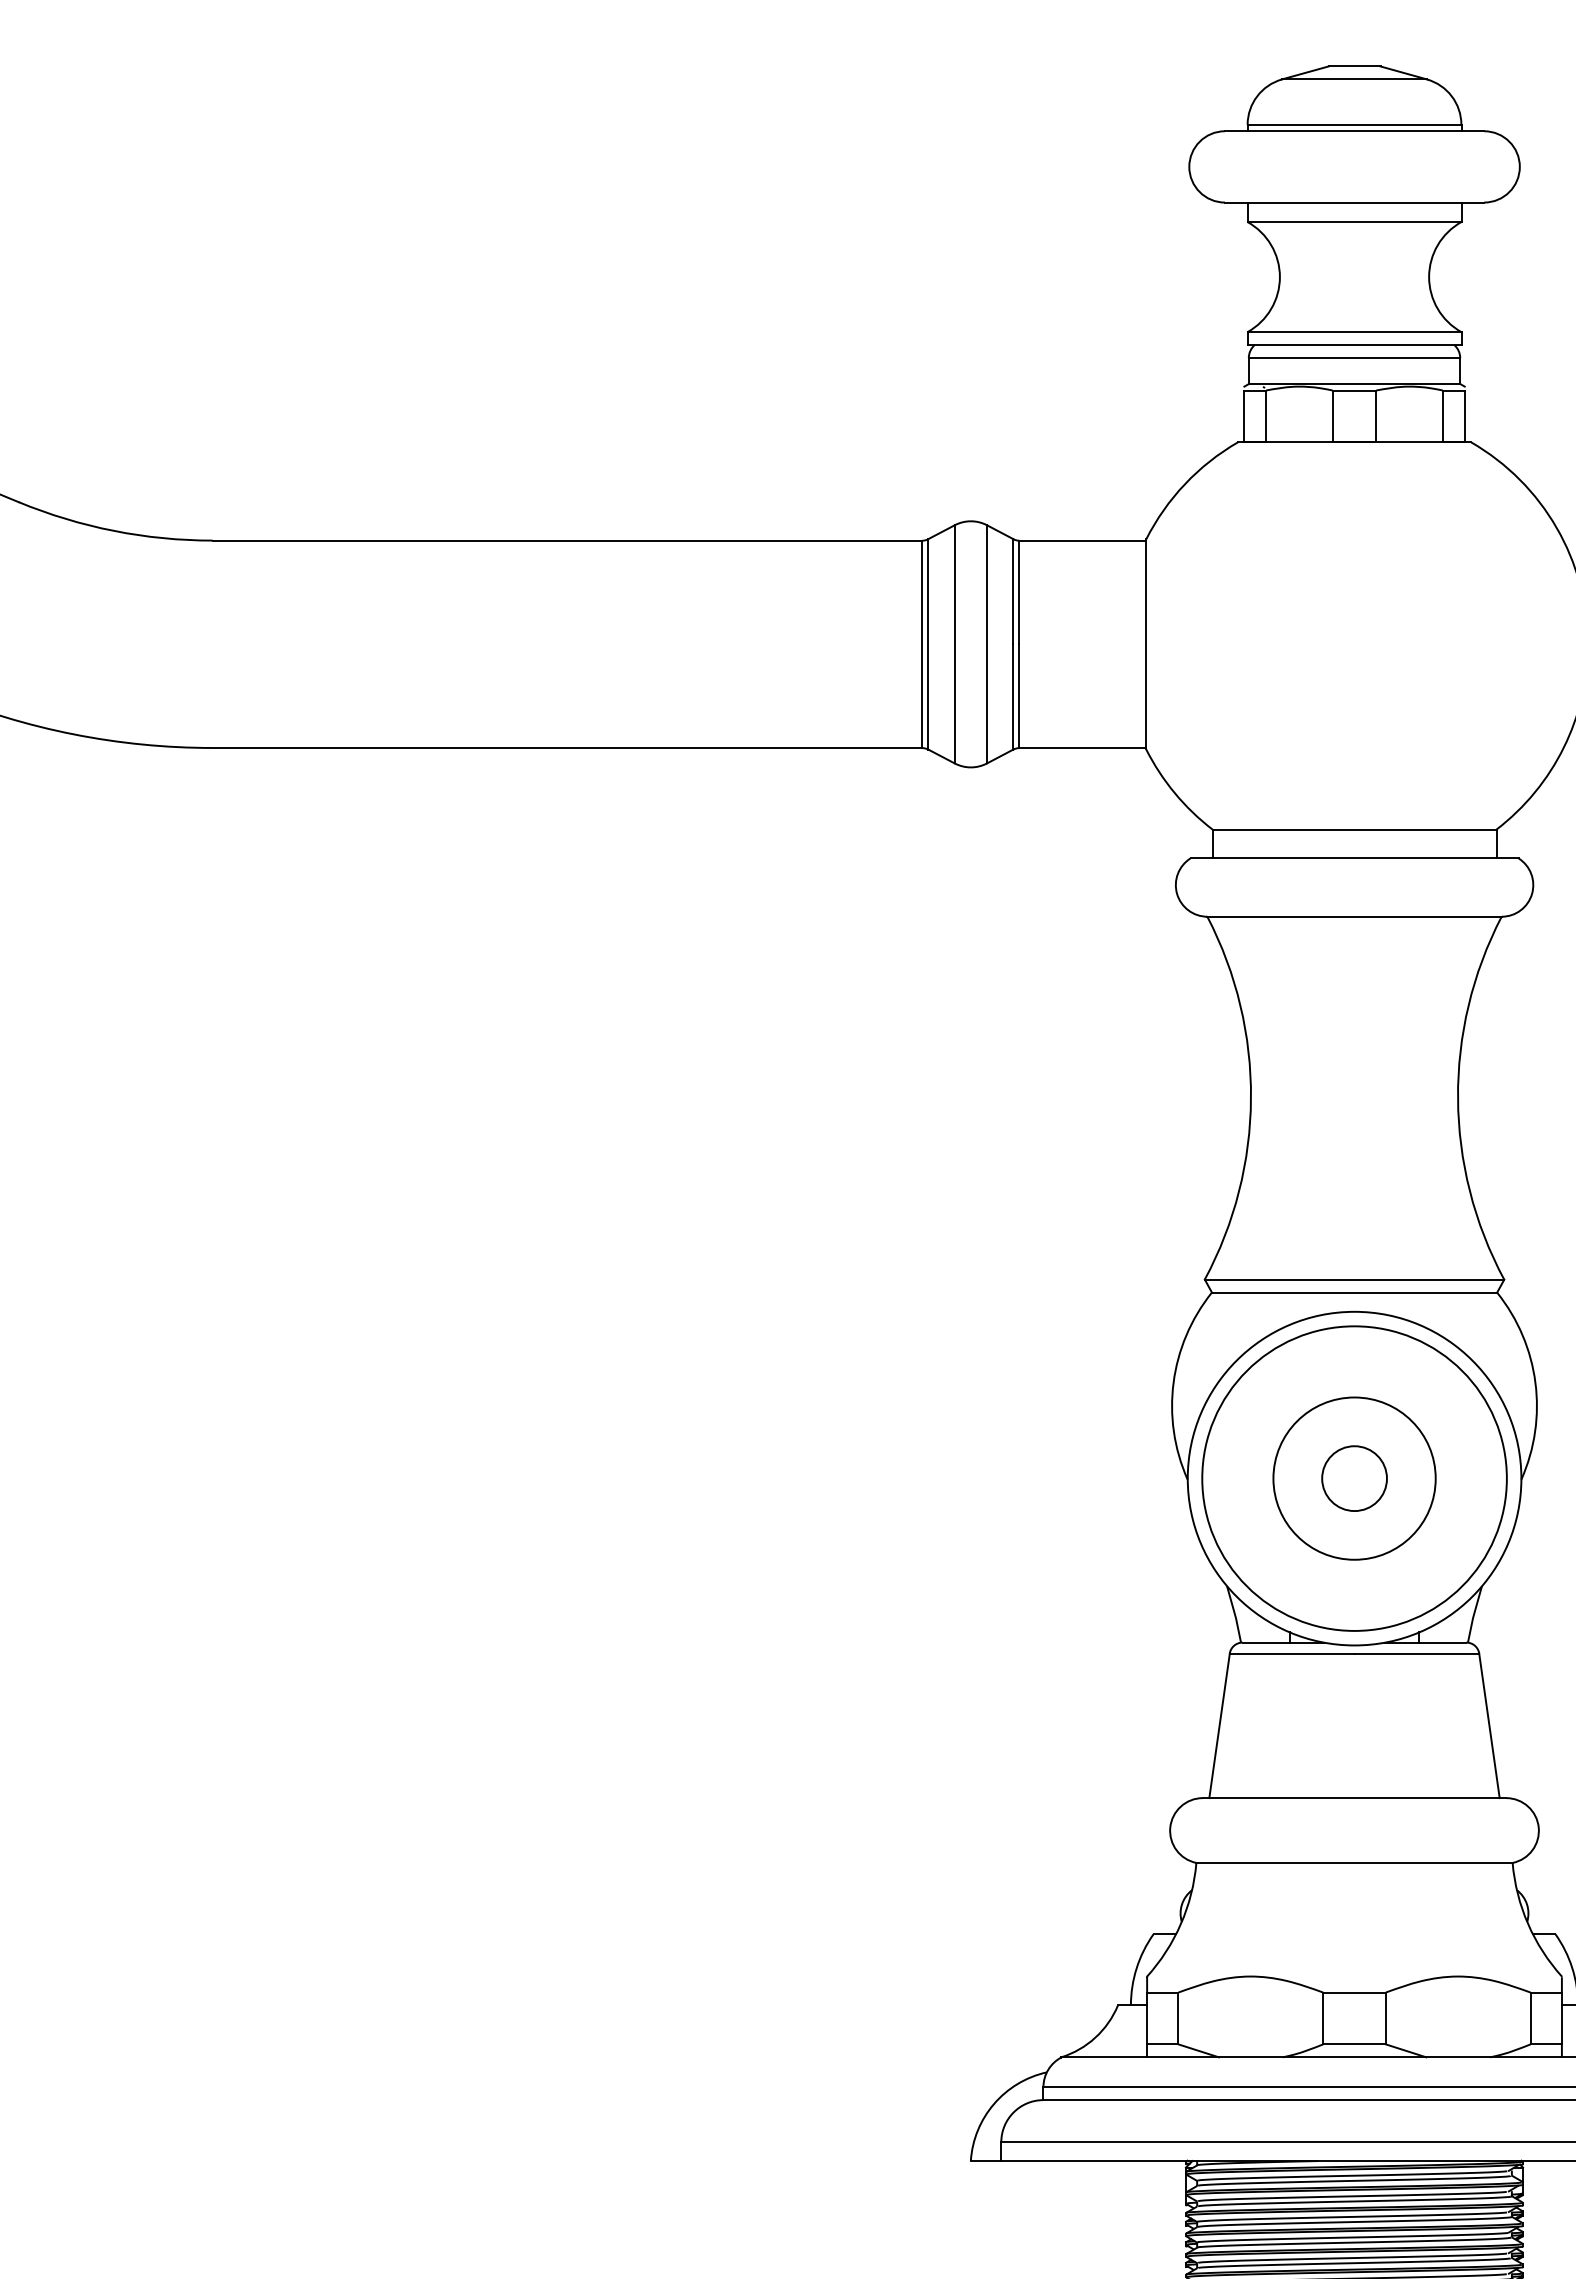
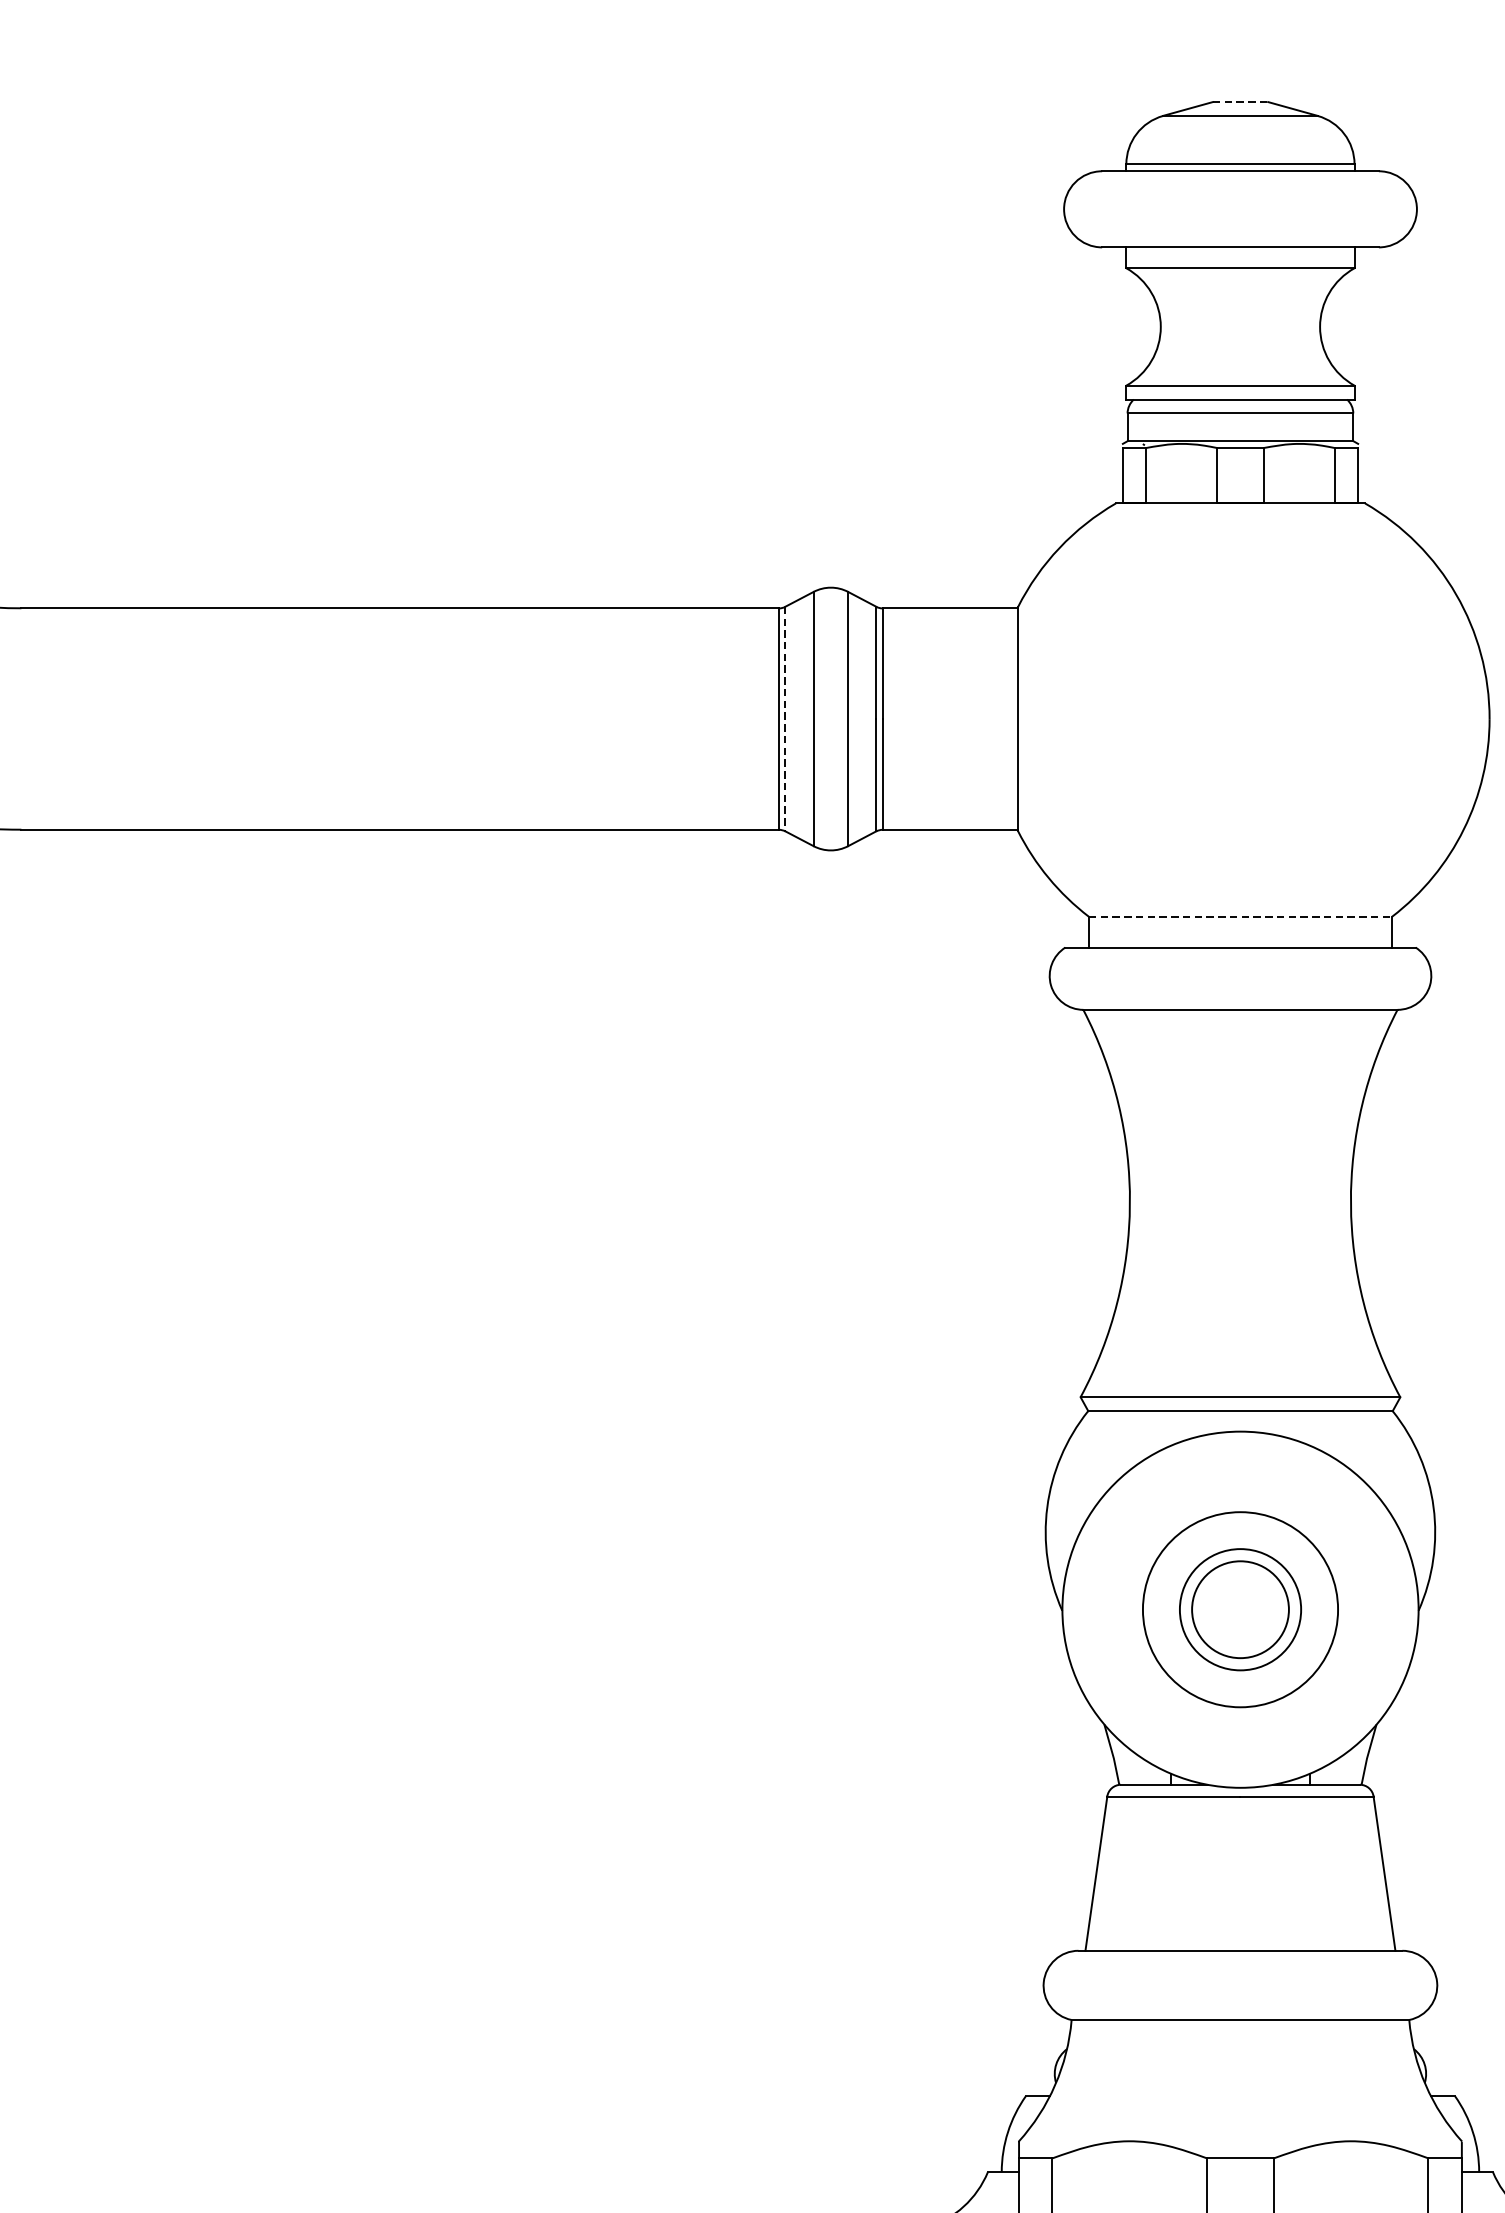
line: (1354, 66) -> (1240, 102), solid -> dashed
line: (928, 644) -> (785, 719), solid -> dashed
line: (1354, 829) -> (1240, 916), solid -> dashed
circle: (1354, 1478) -> (1240, 1609), size x0.6
circle: (1354, 1478) -> (1240, 1609), size x0.7
circle: (1354, 1478) -> (1240, 1609), size x1.4

